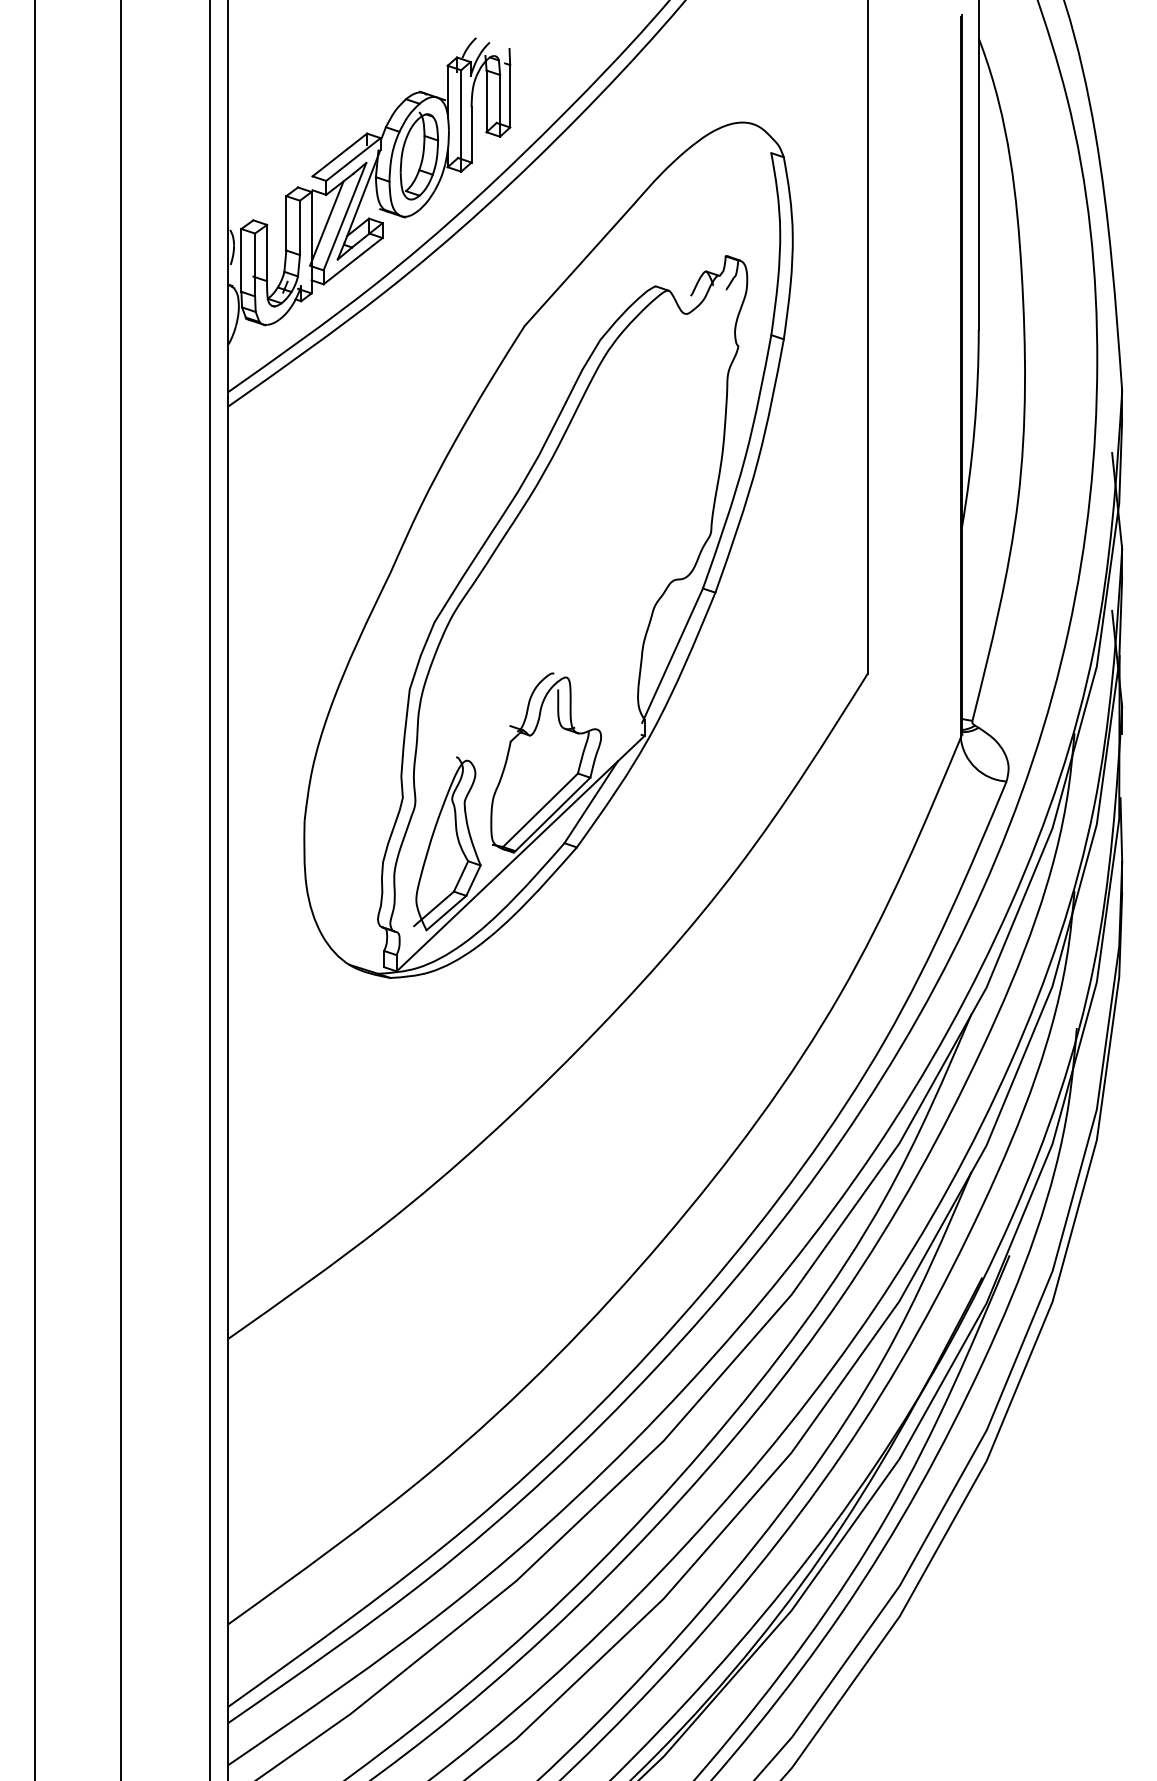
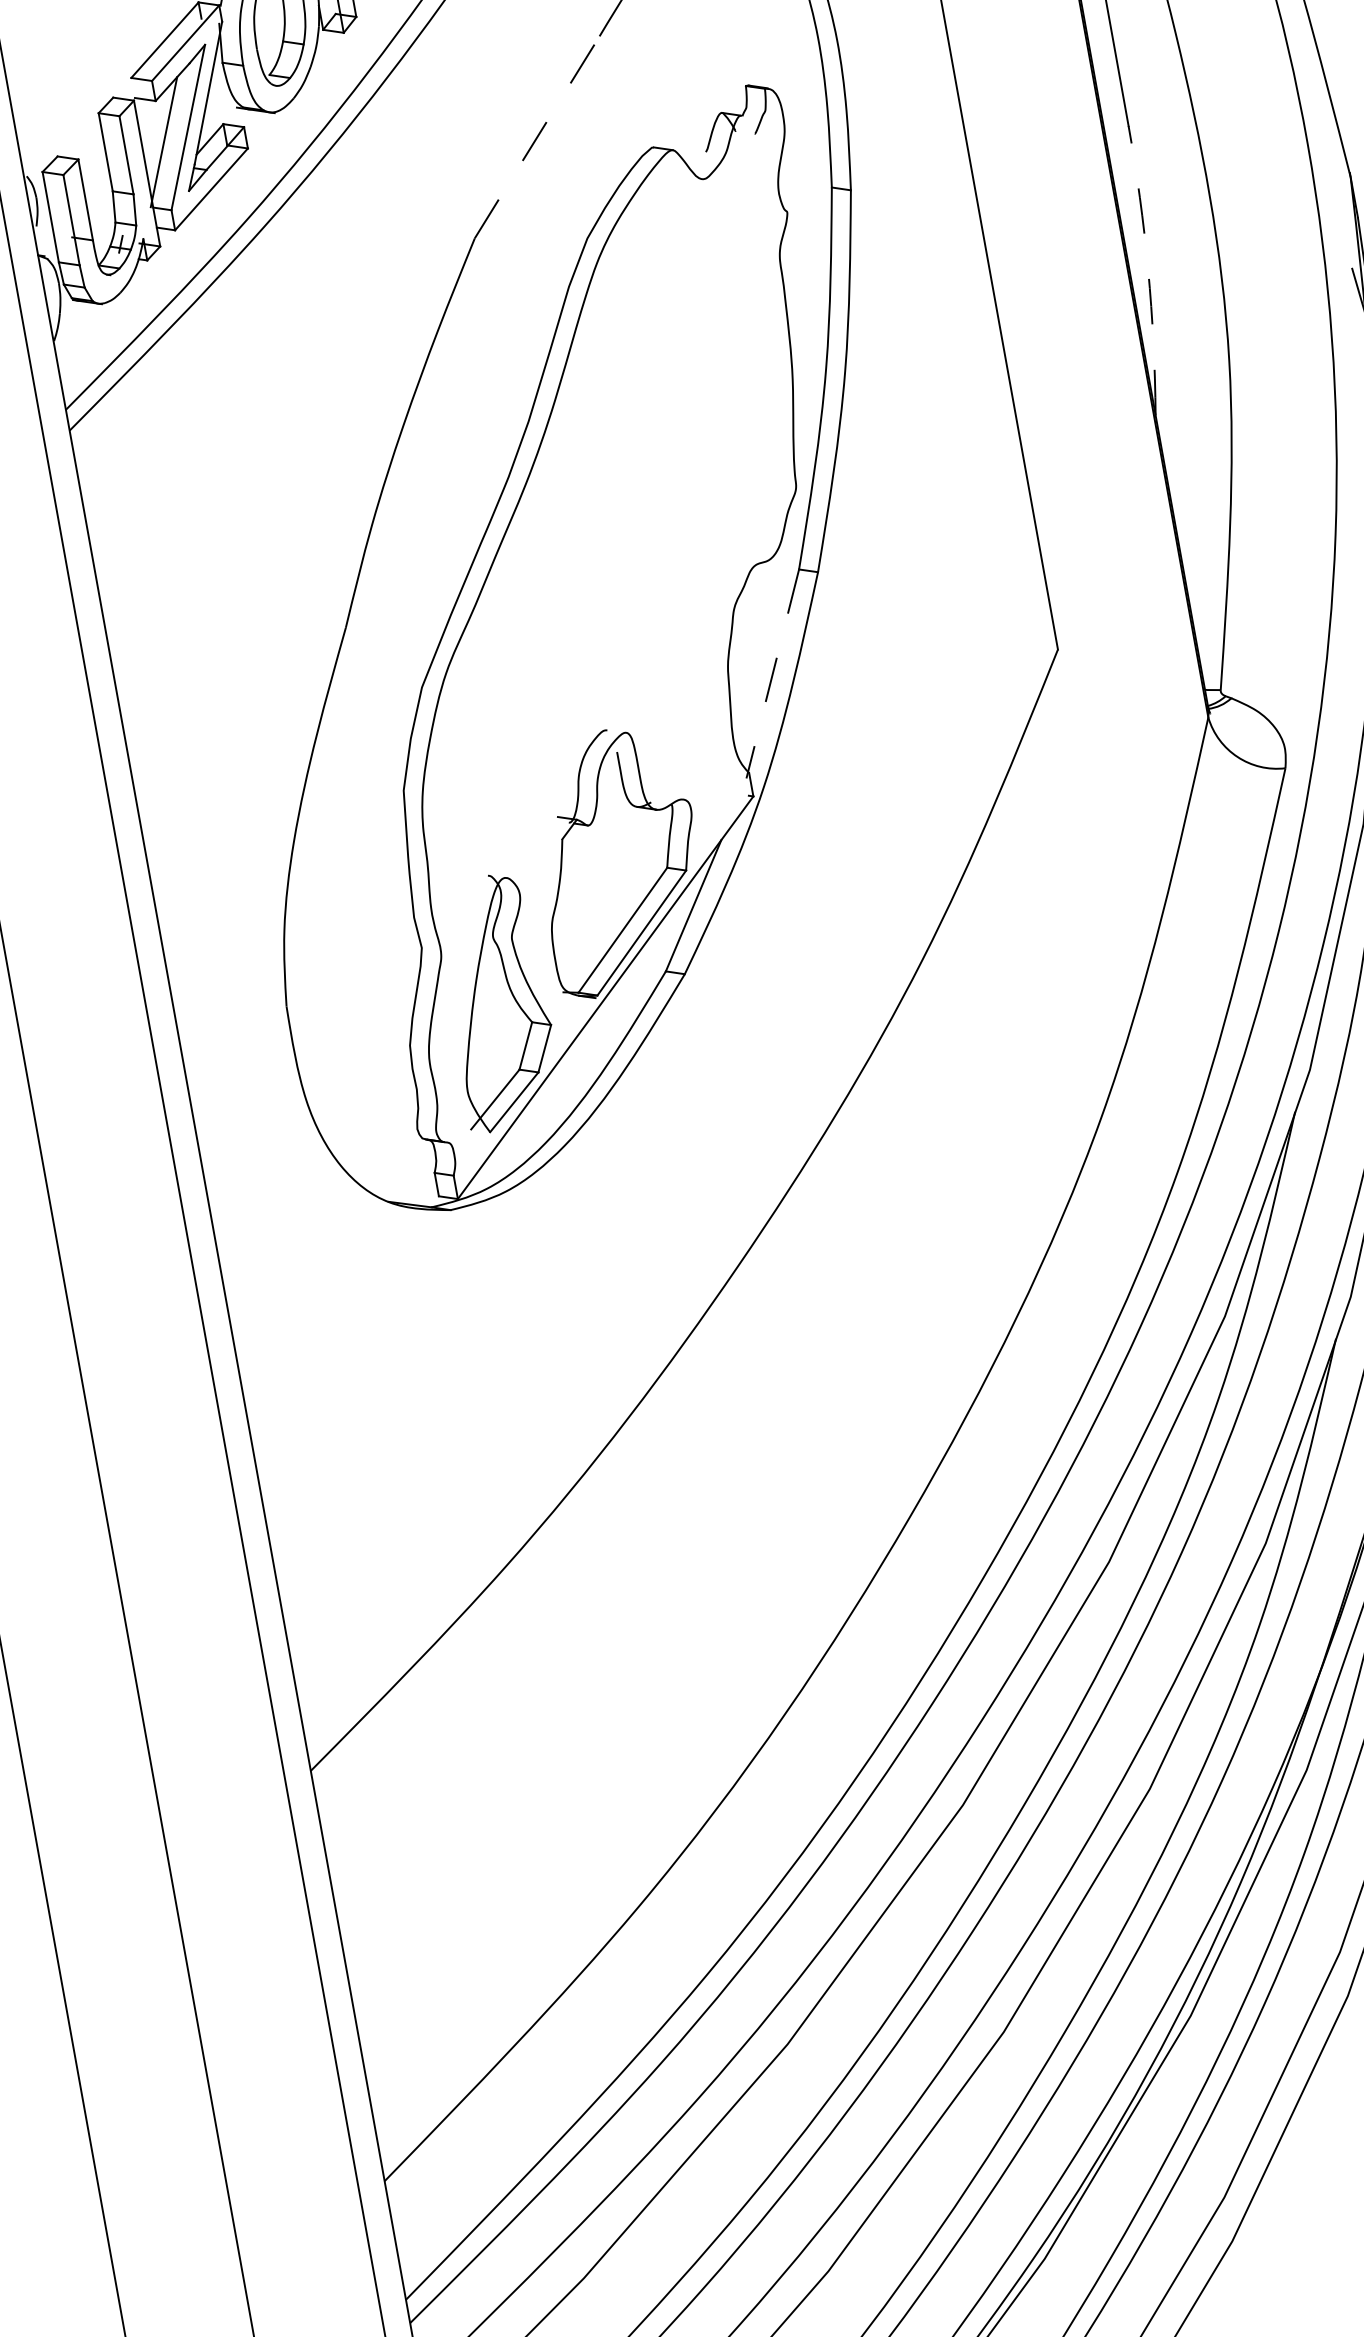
line: (579, 265) -> (538, 137), solid -> dashed
arc: (974, 429) -> (1148, 270), solid -> dashed
line: (672, 655) -> (772, 673), solid -> dashed

